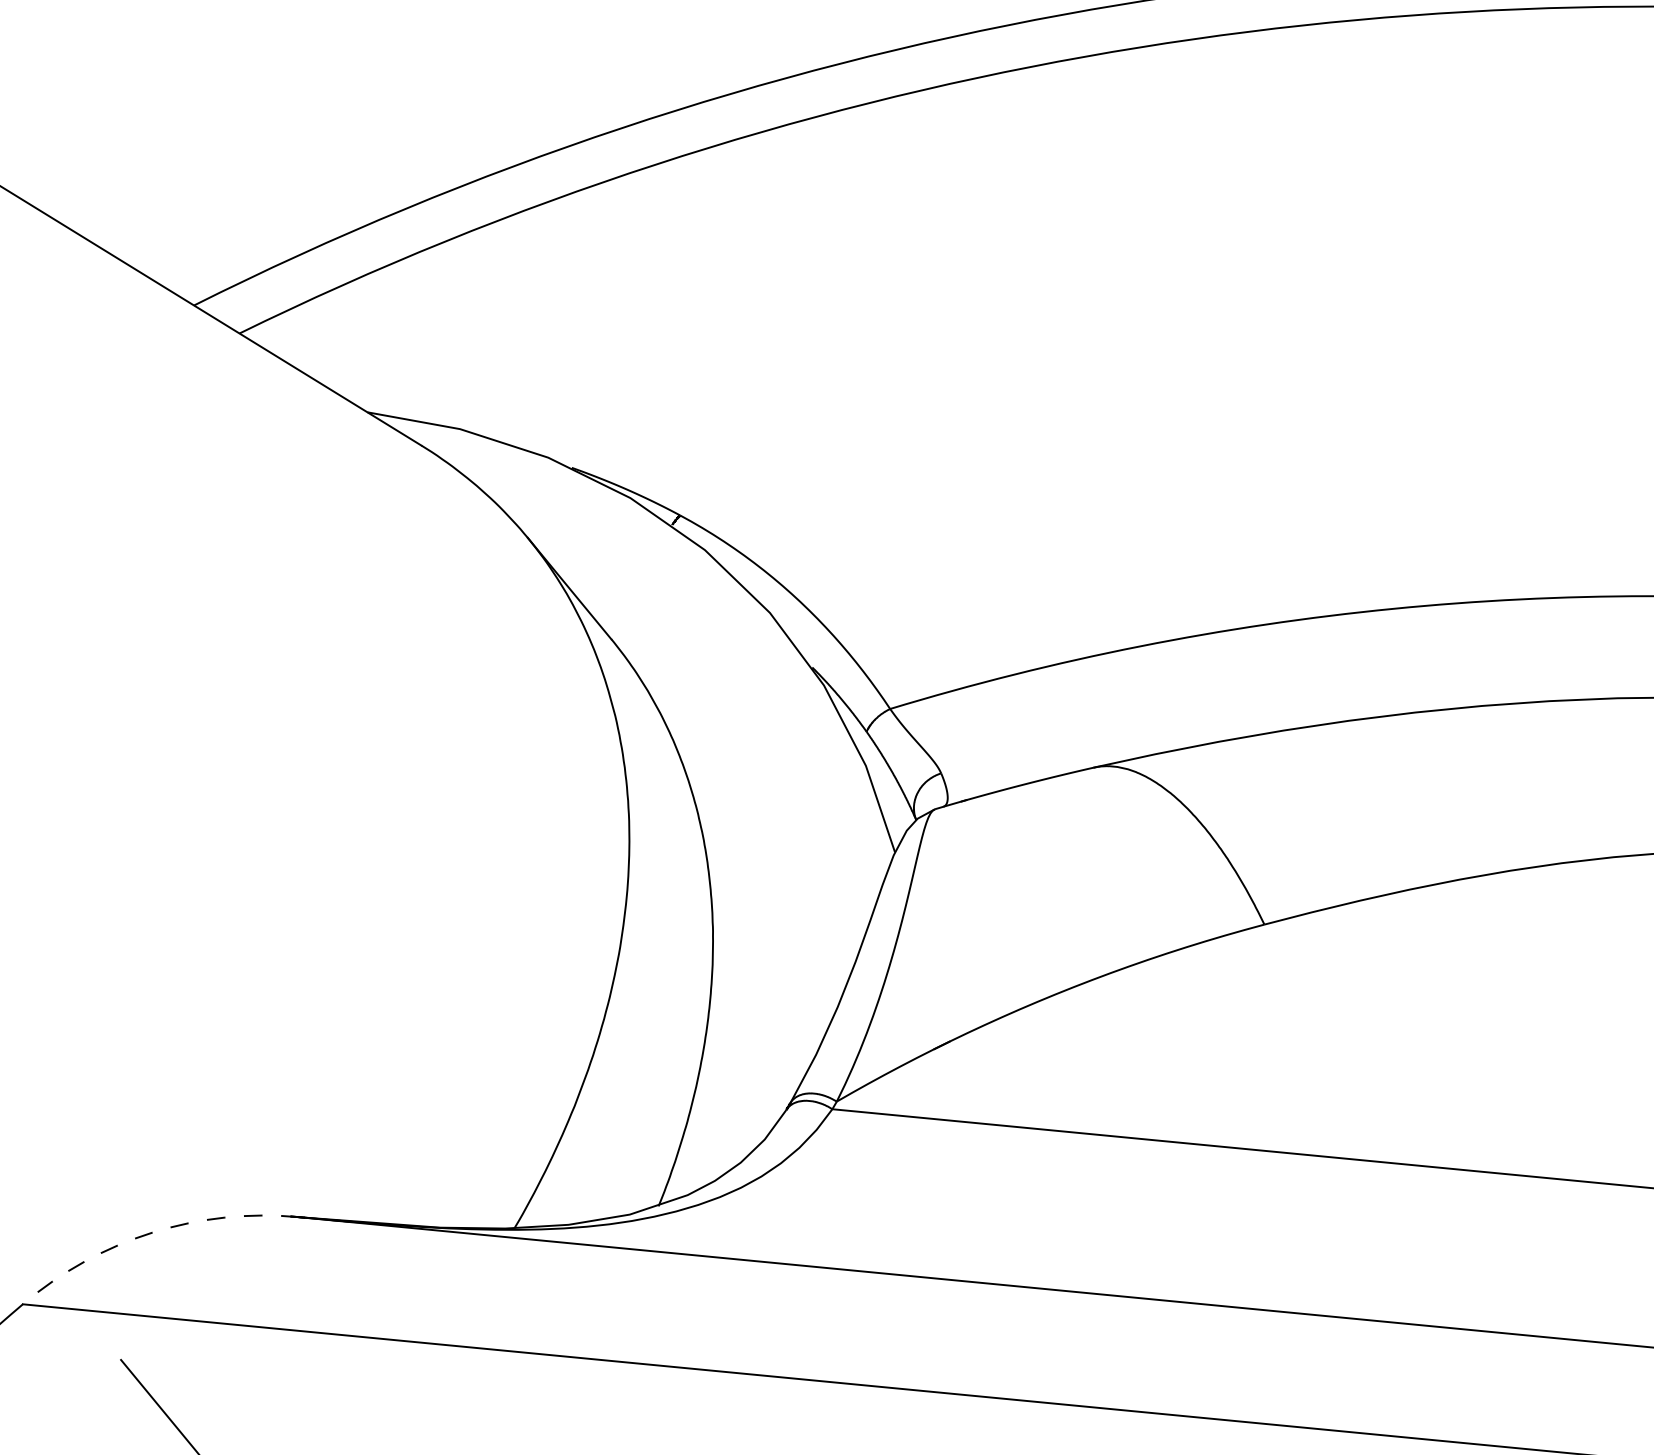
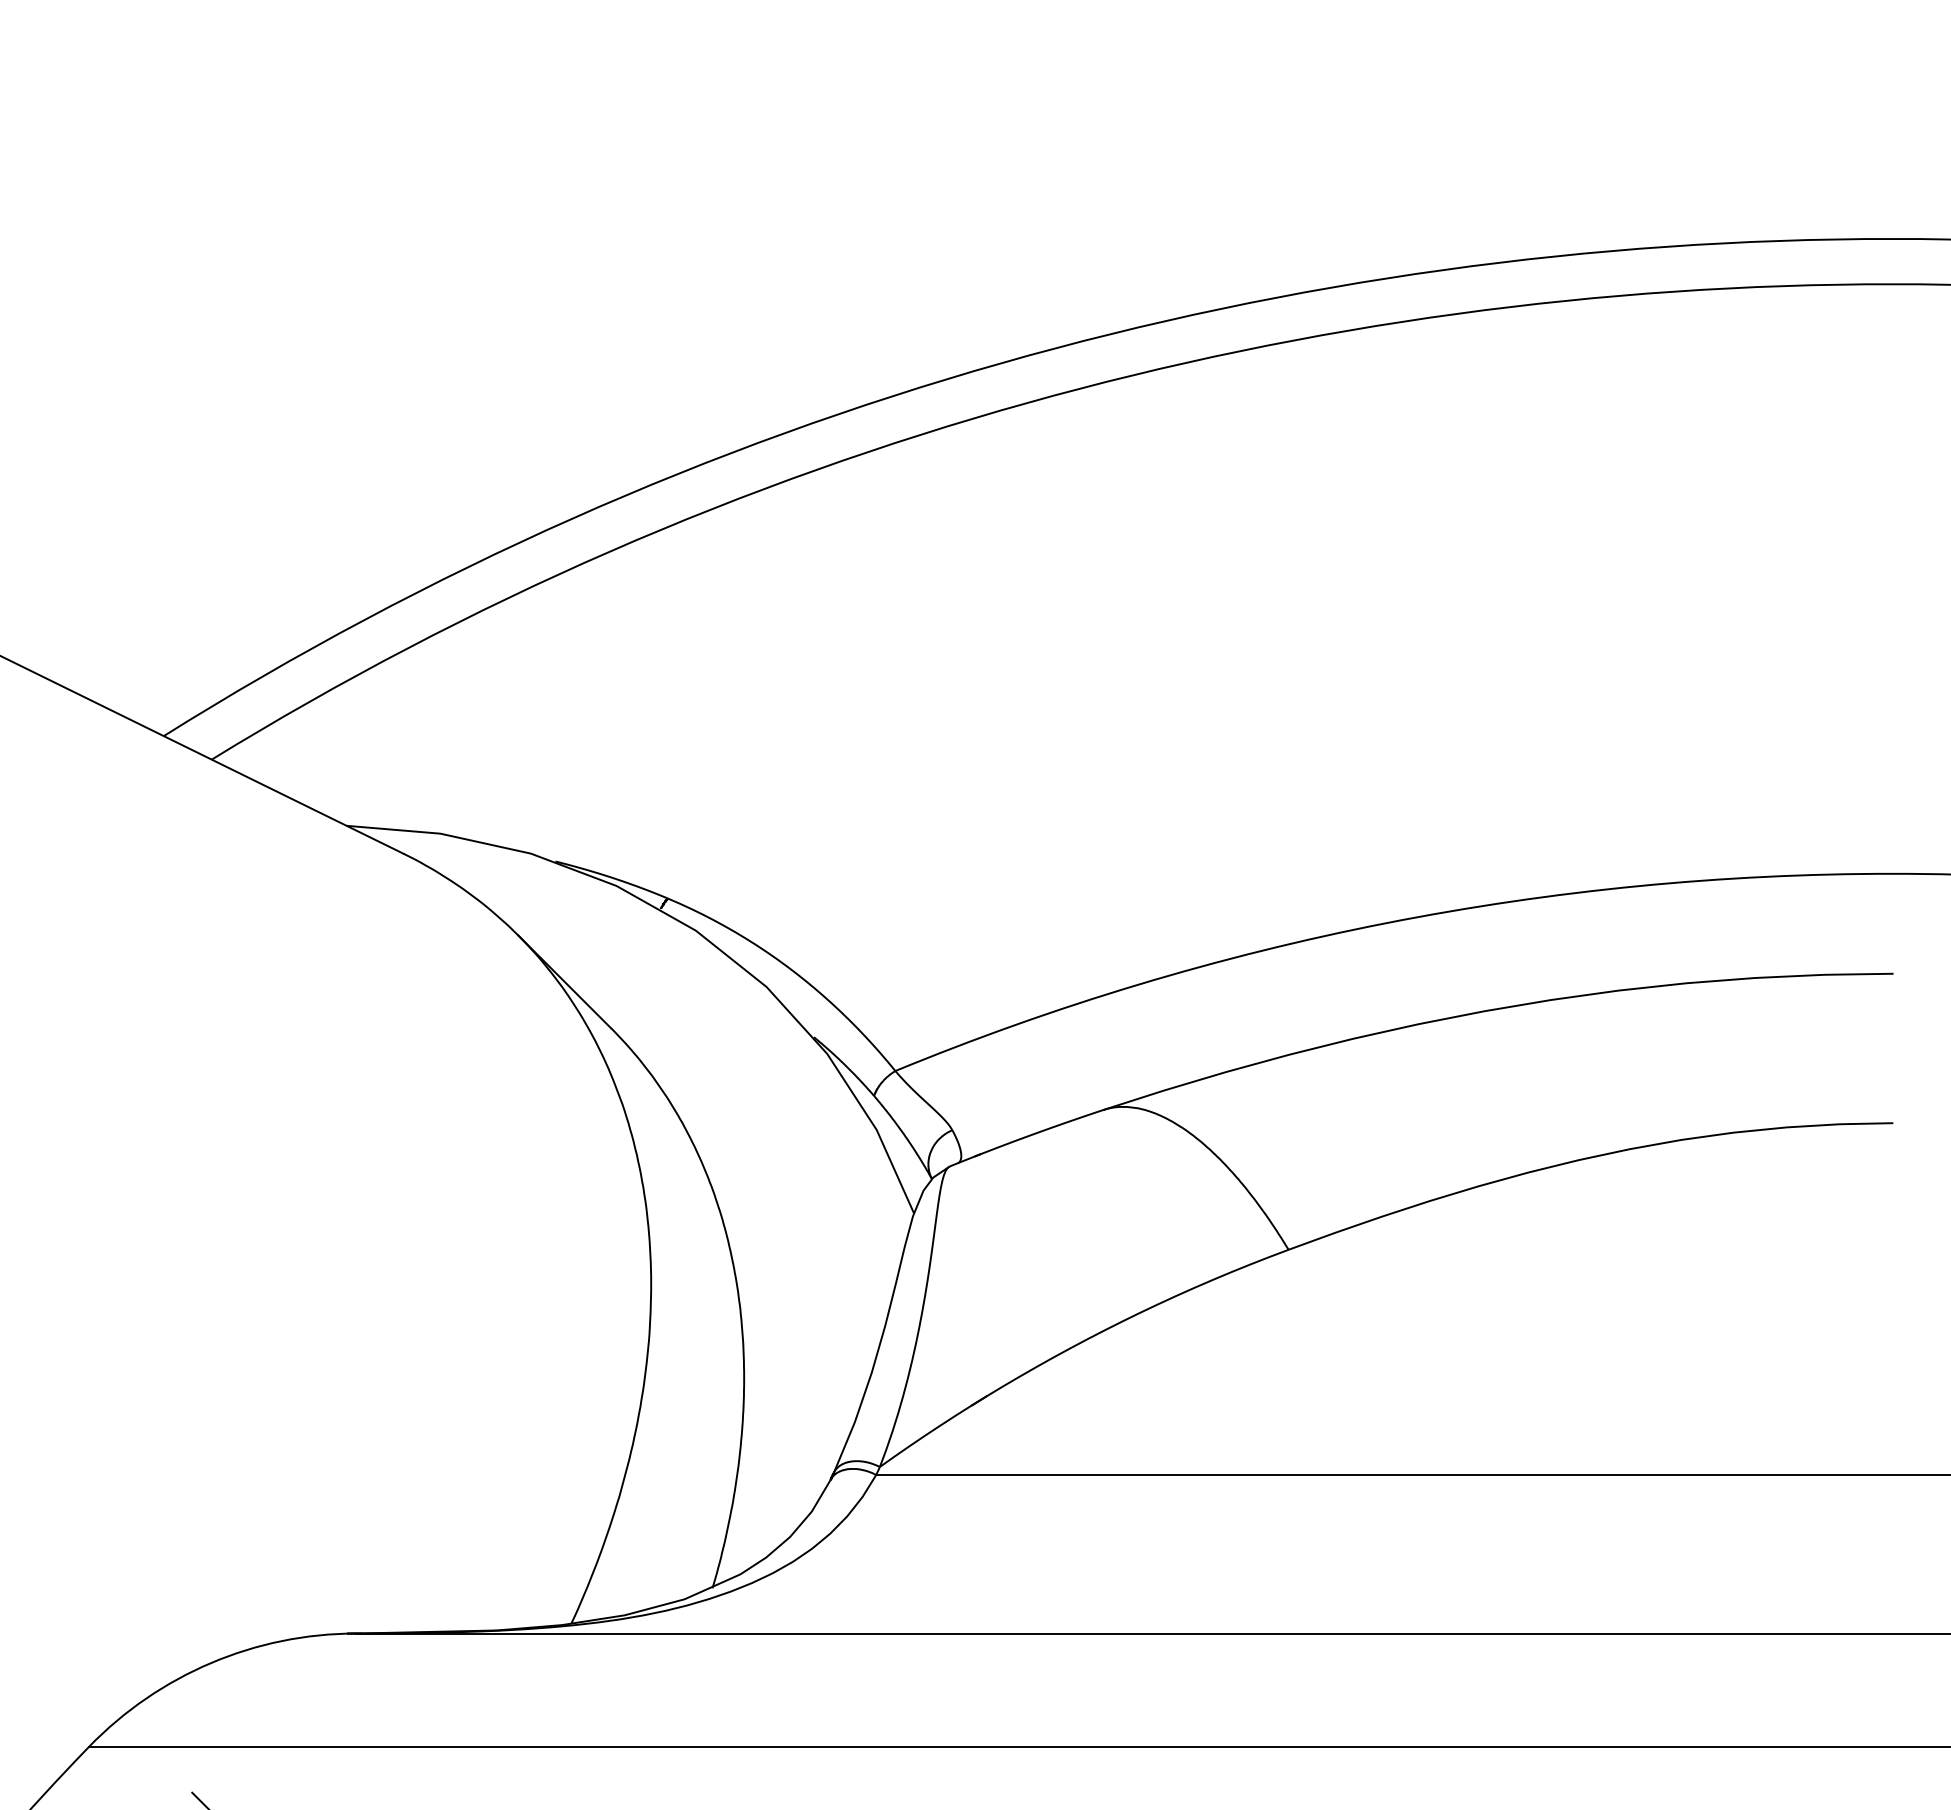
arc: (152, 1233) -> (211, 1663), dashed -> solid

